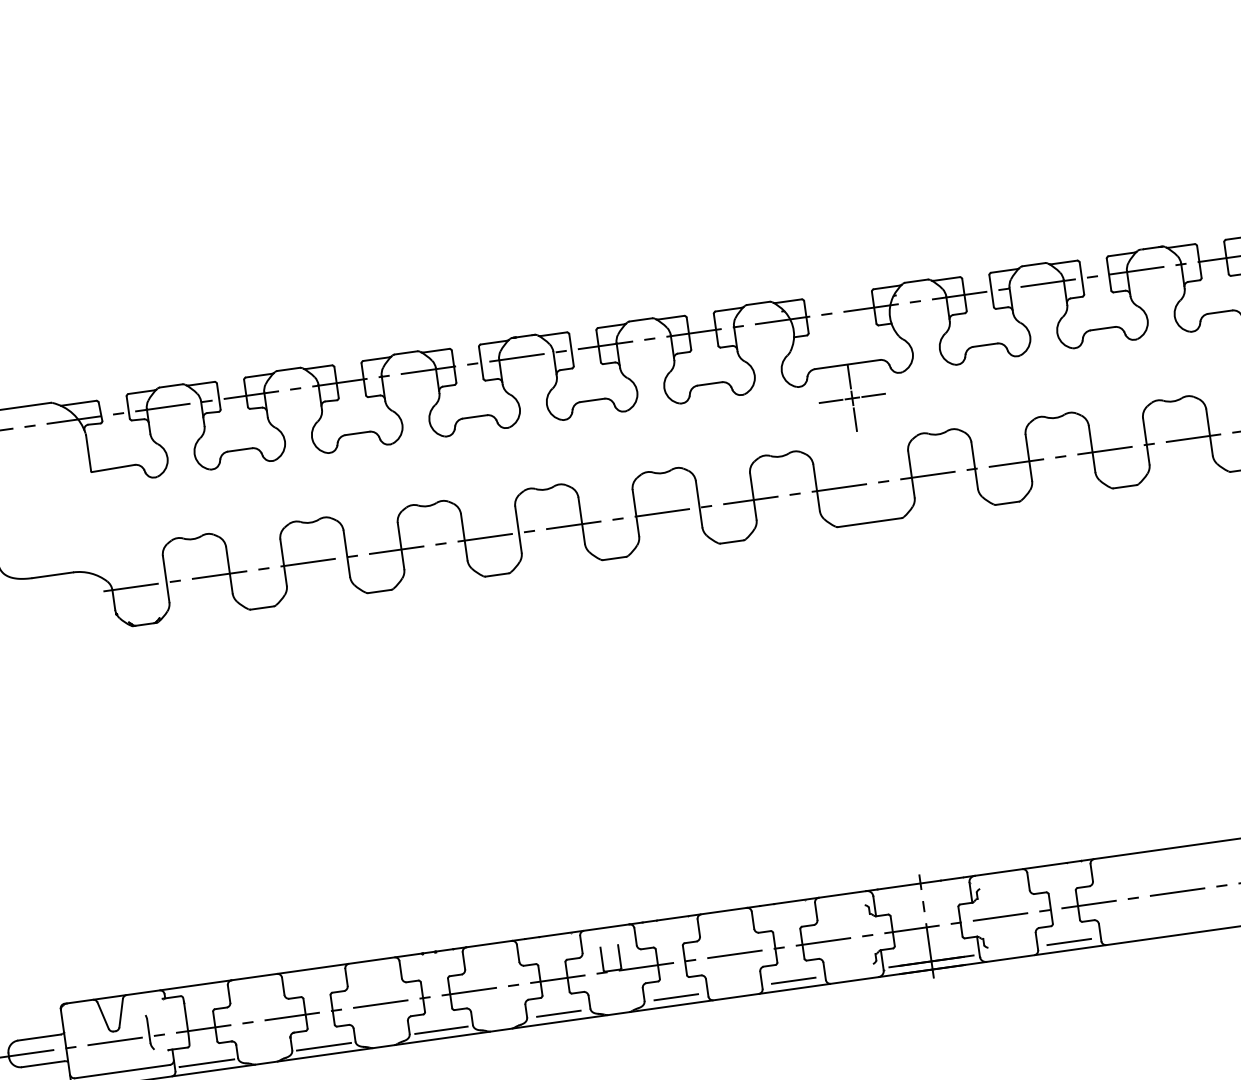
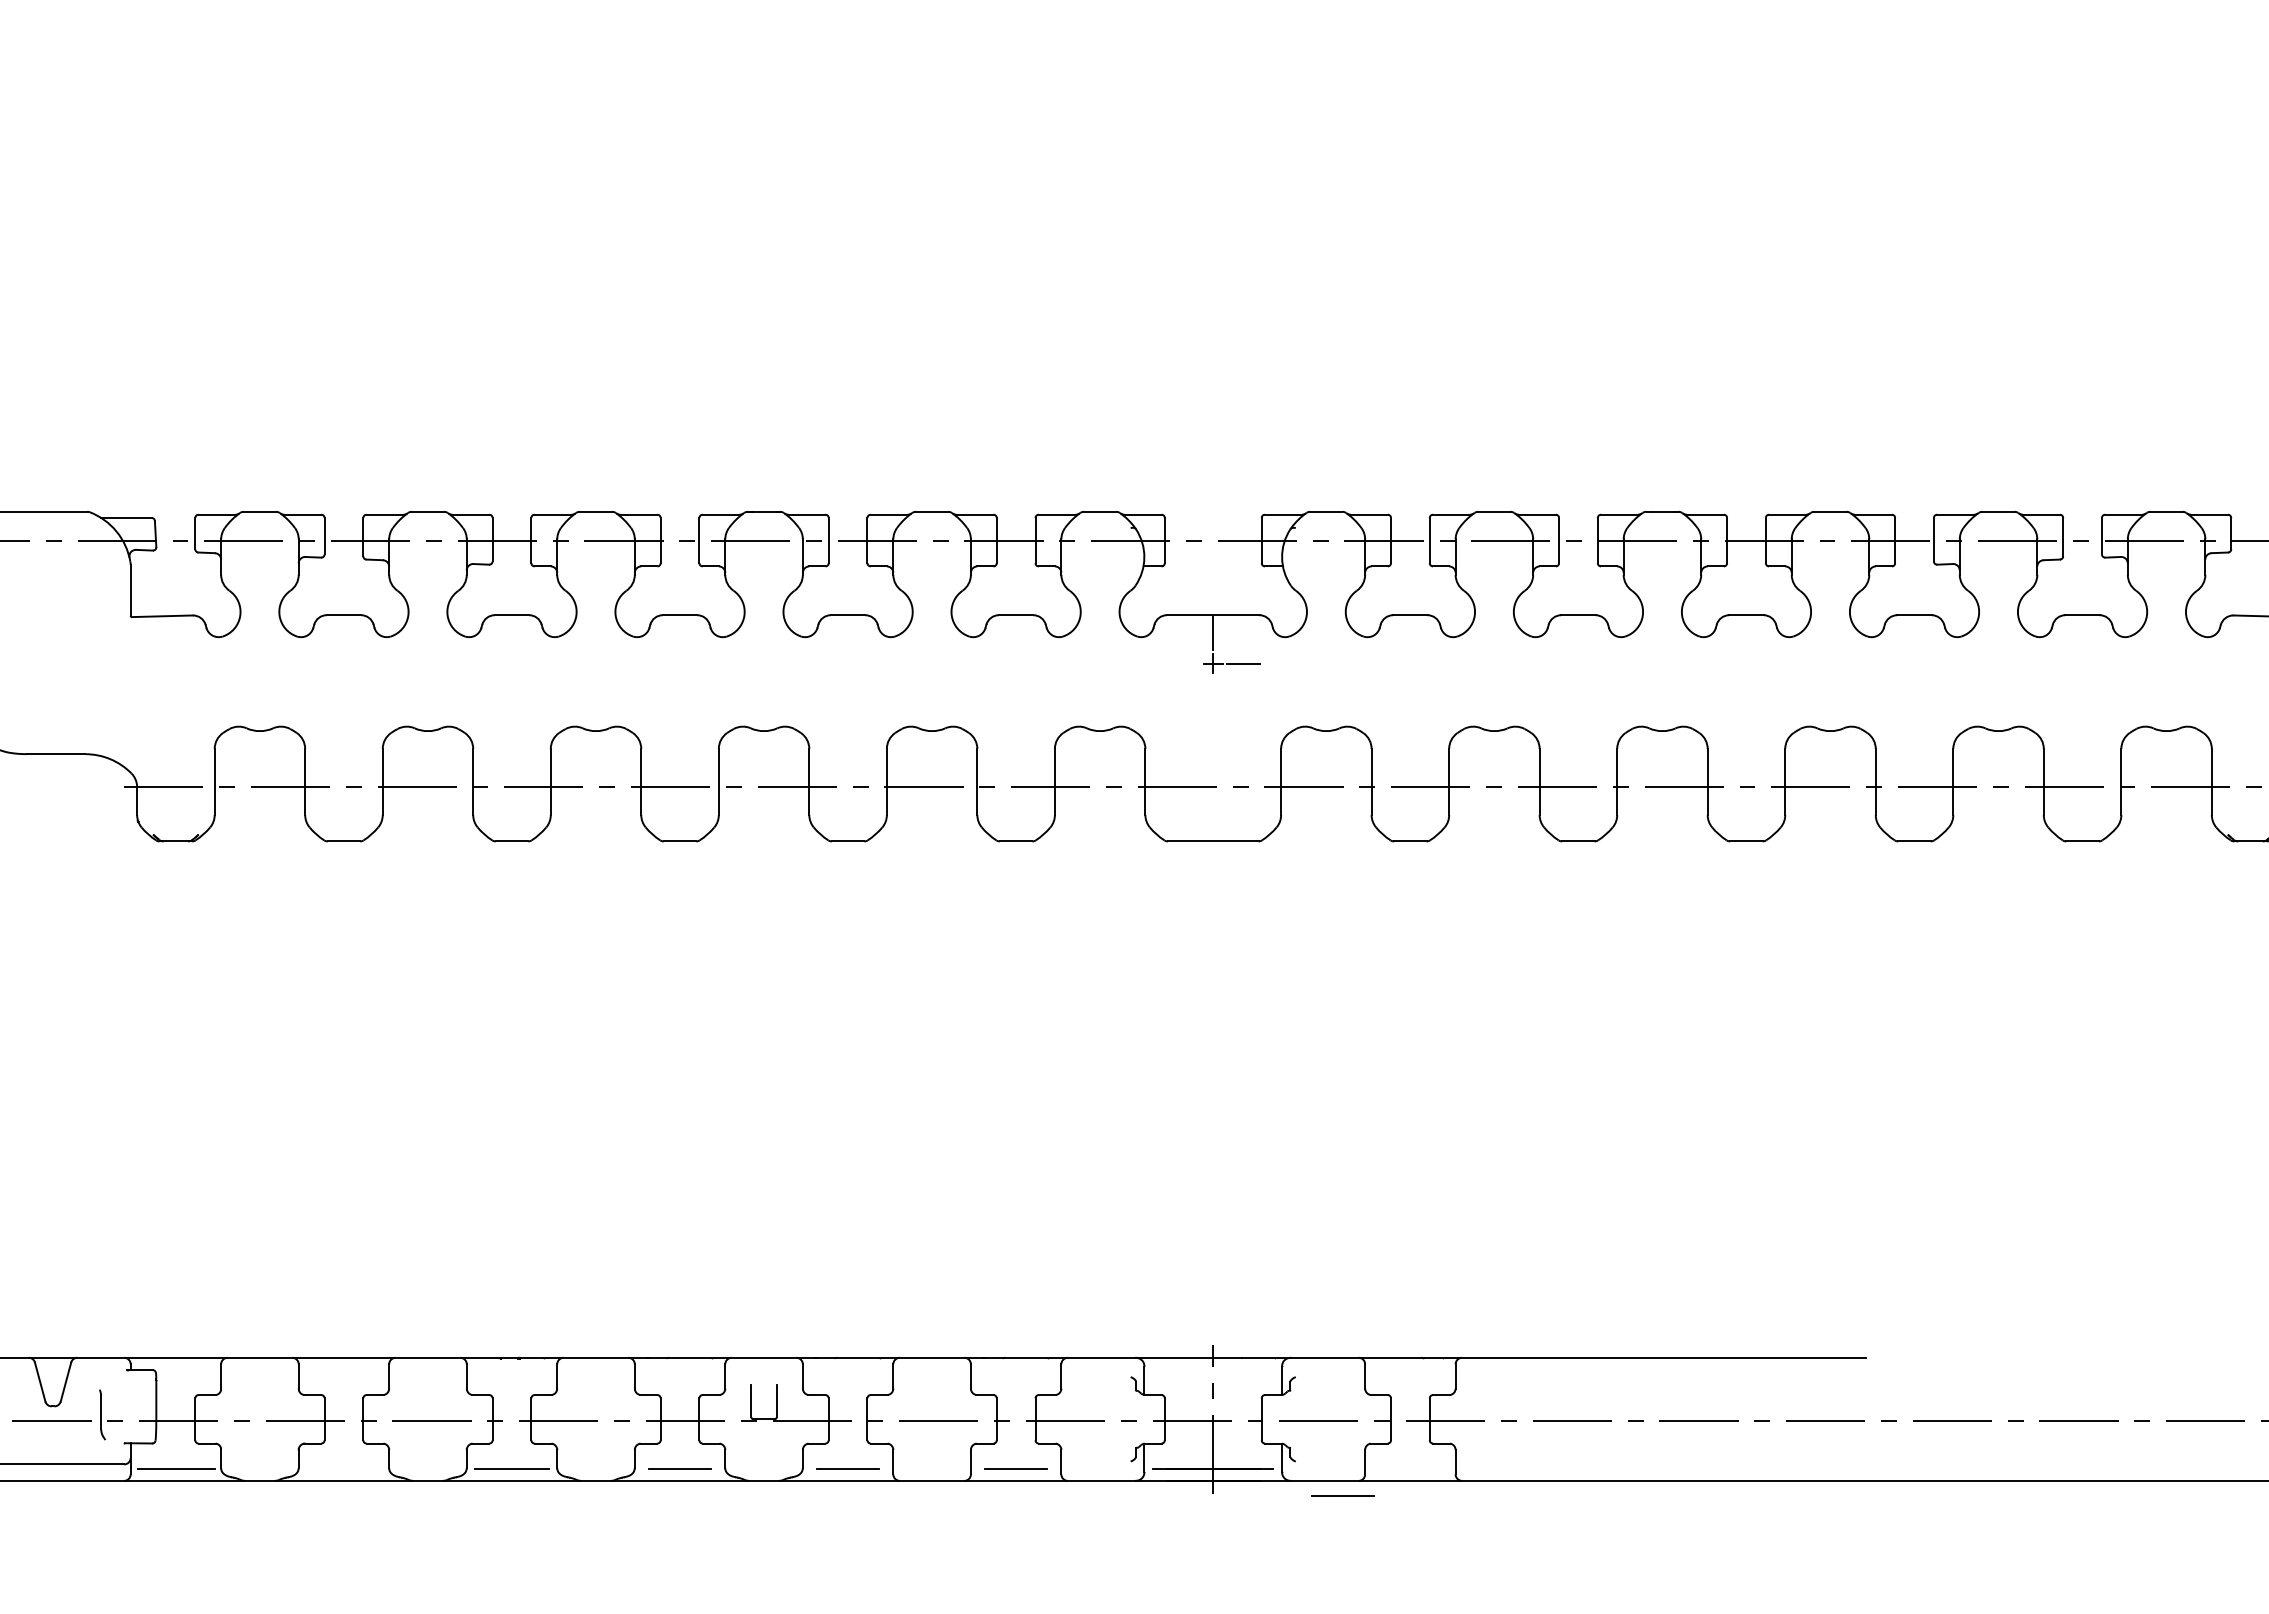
line: (830, 401) -> (1182, 663), removed
line: (855, 419) -> (1213, 693), removed
line: (1068, 941) -> (1342, 1495), moved
line: (323, 1046) -> (343, 1469), removed

